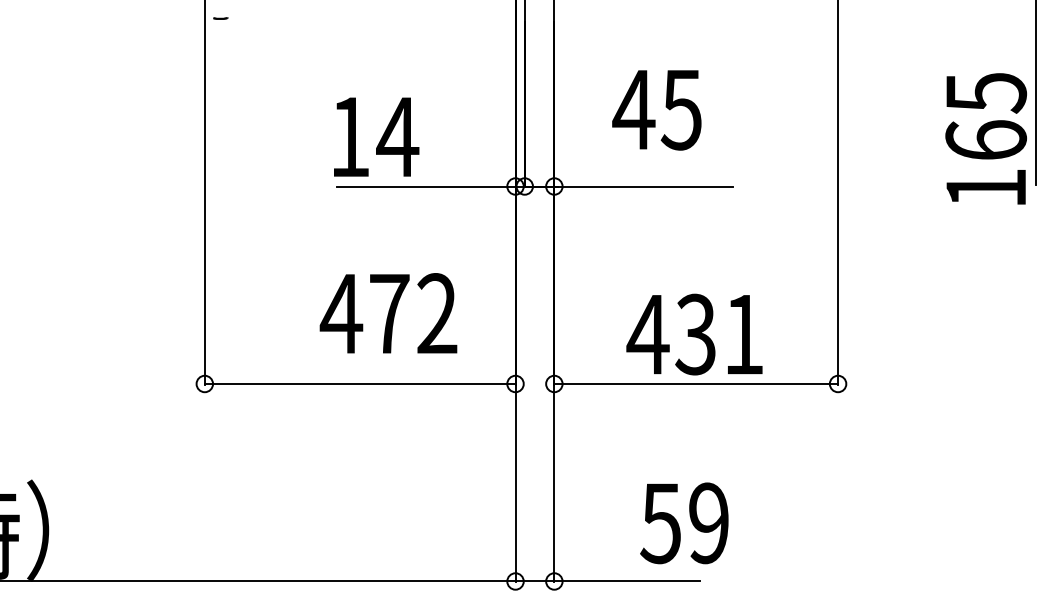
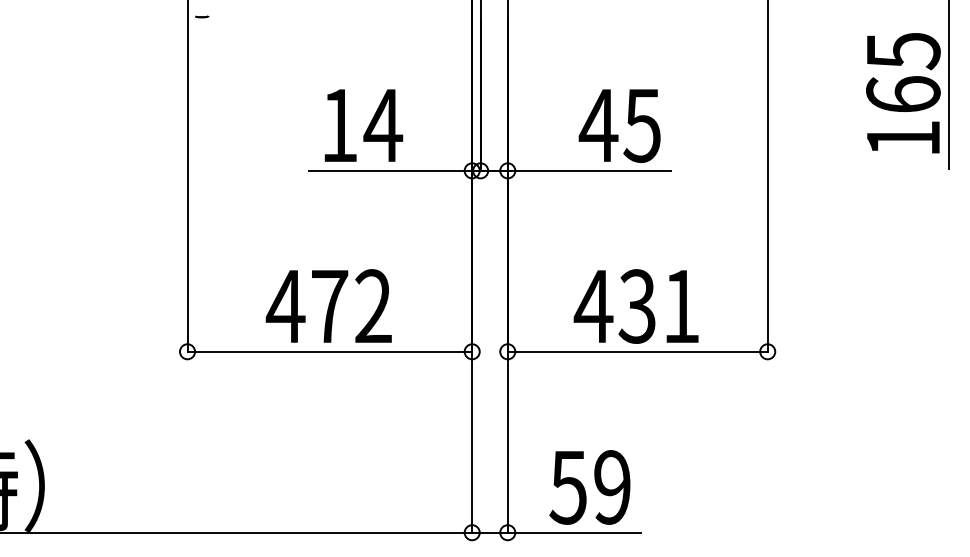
text: (656, 109) -> (619, 125), moved
text: (377, 137) -> (364, 125), moved
text: (986, 139) -> (903, 93), moved
text: (388, 312) -> (328, 305), moved
text: (683, 523) -> (589, 487), moved

